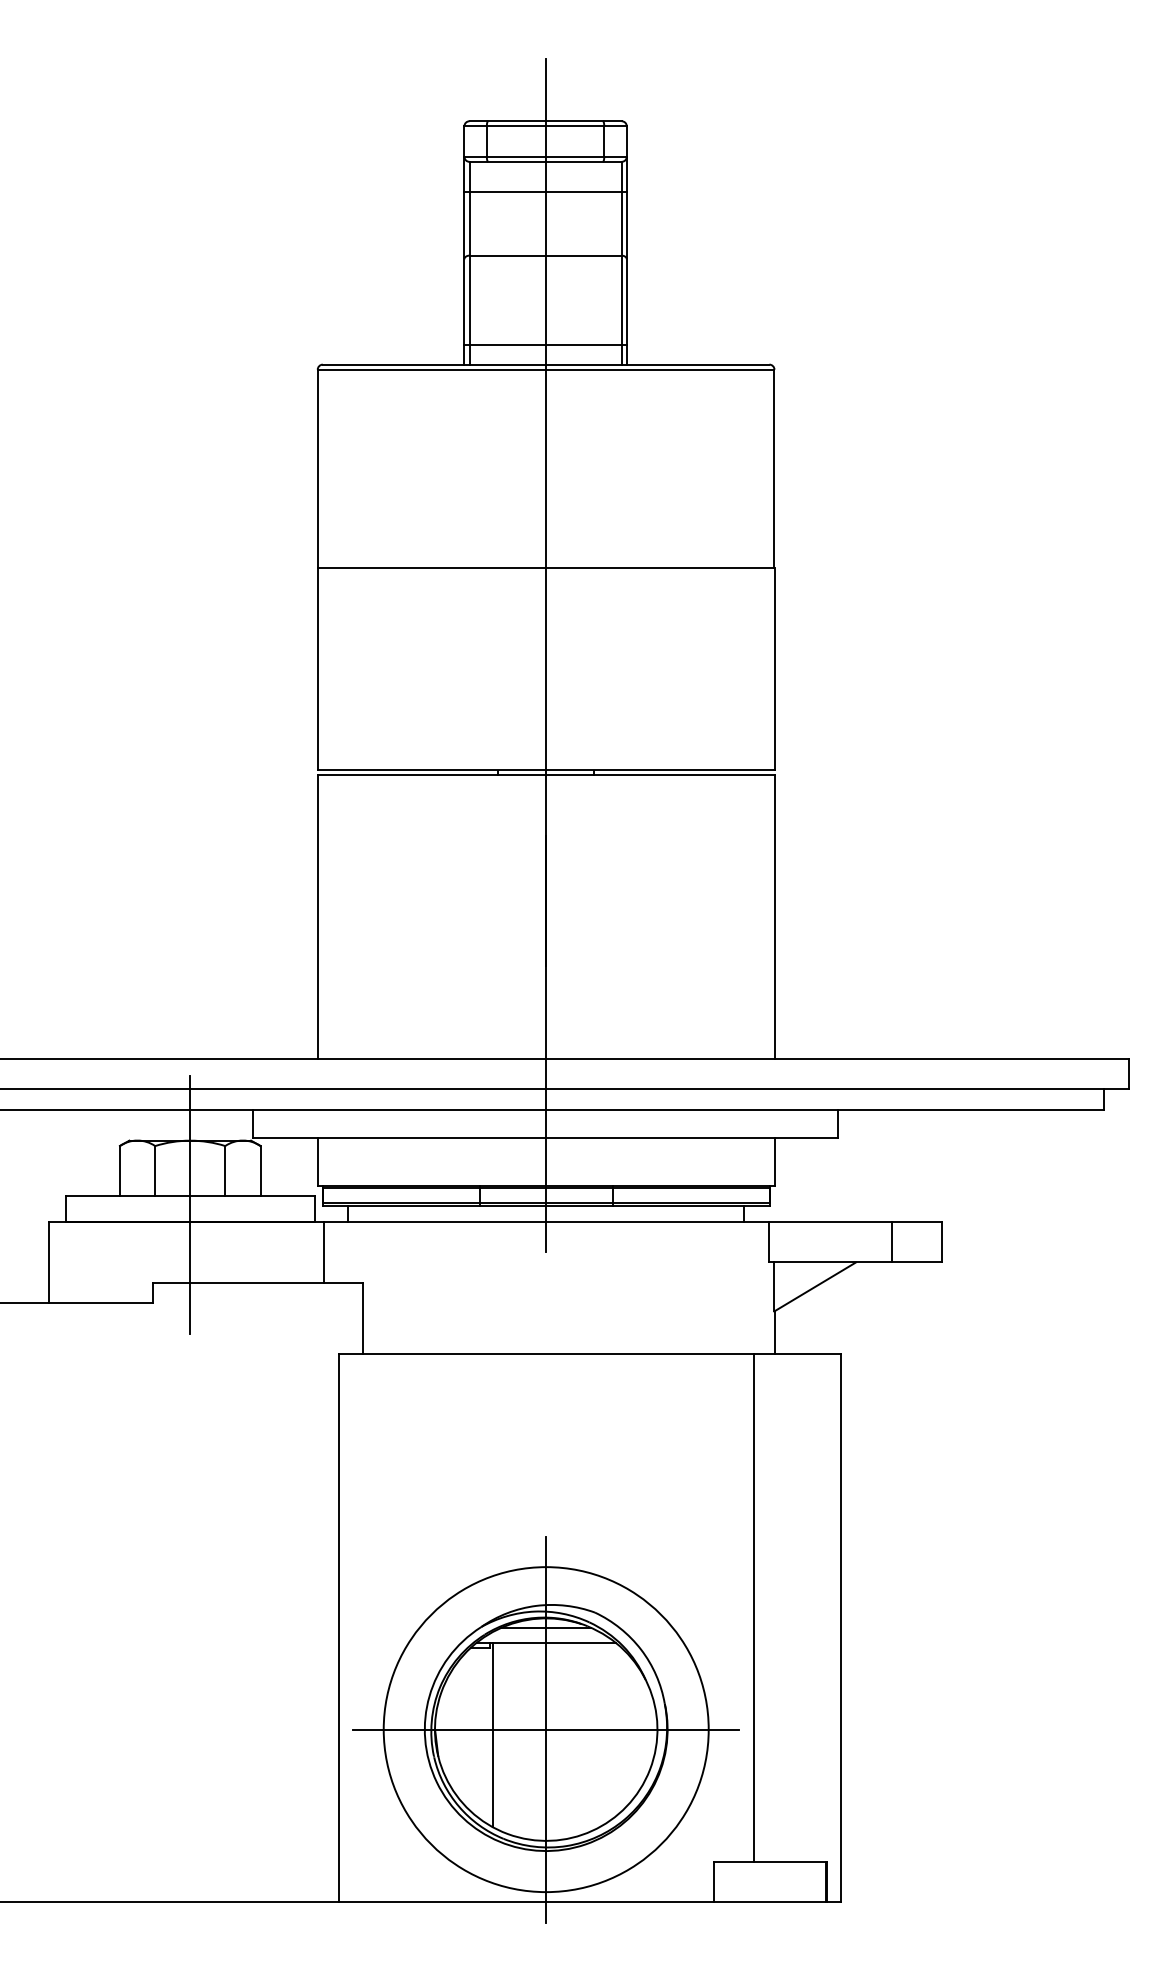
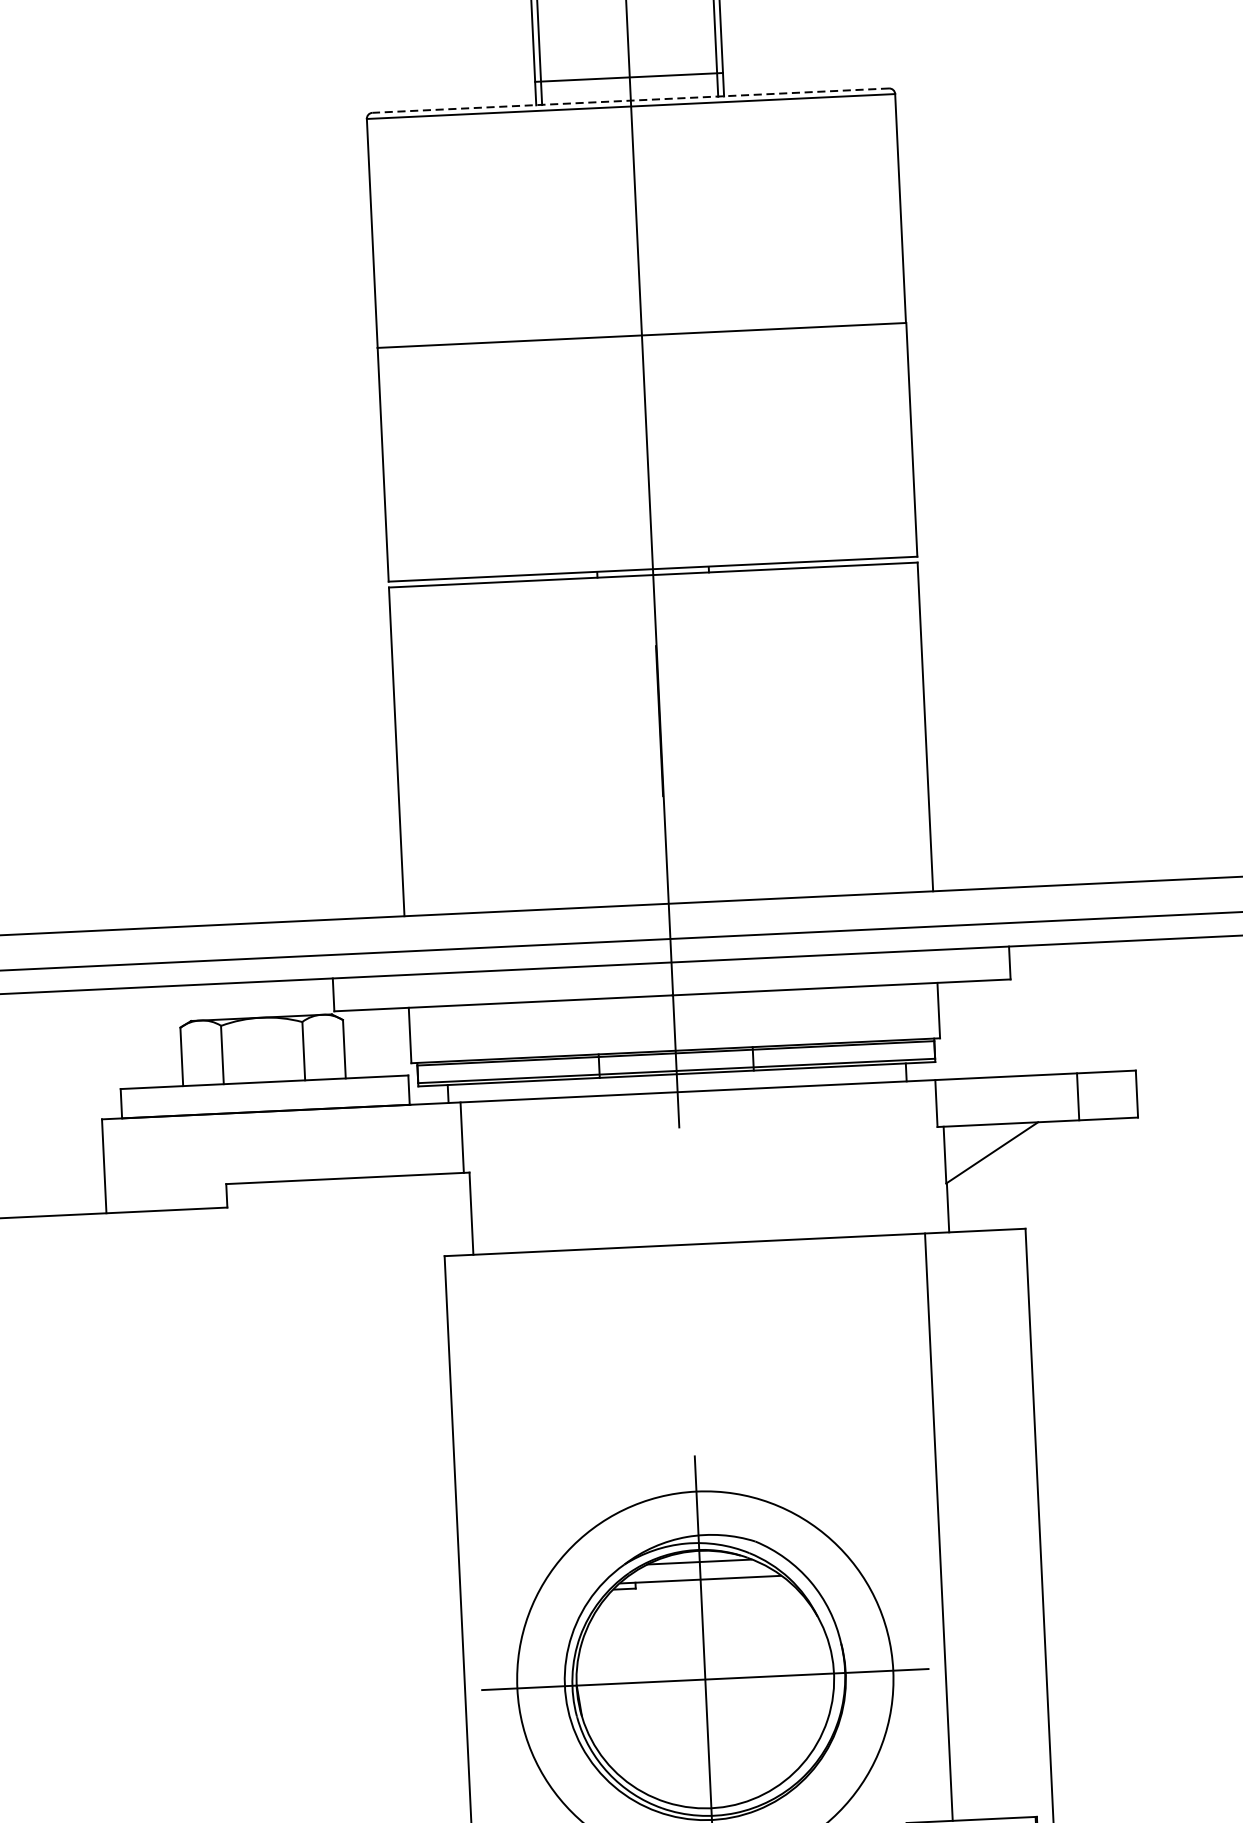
line: (545, 364) -> (630, 100), solid -> dashed
line: (190, 1204) -> (265, 1091), removed
line: (323, 1251) -> (462, 1136), moved
line: (493, 1735) -> (644, 1689), removed

